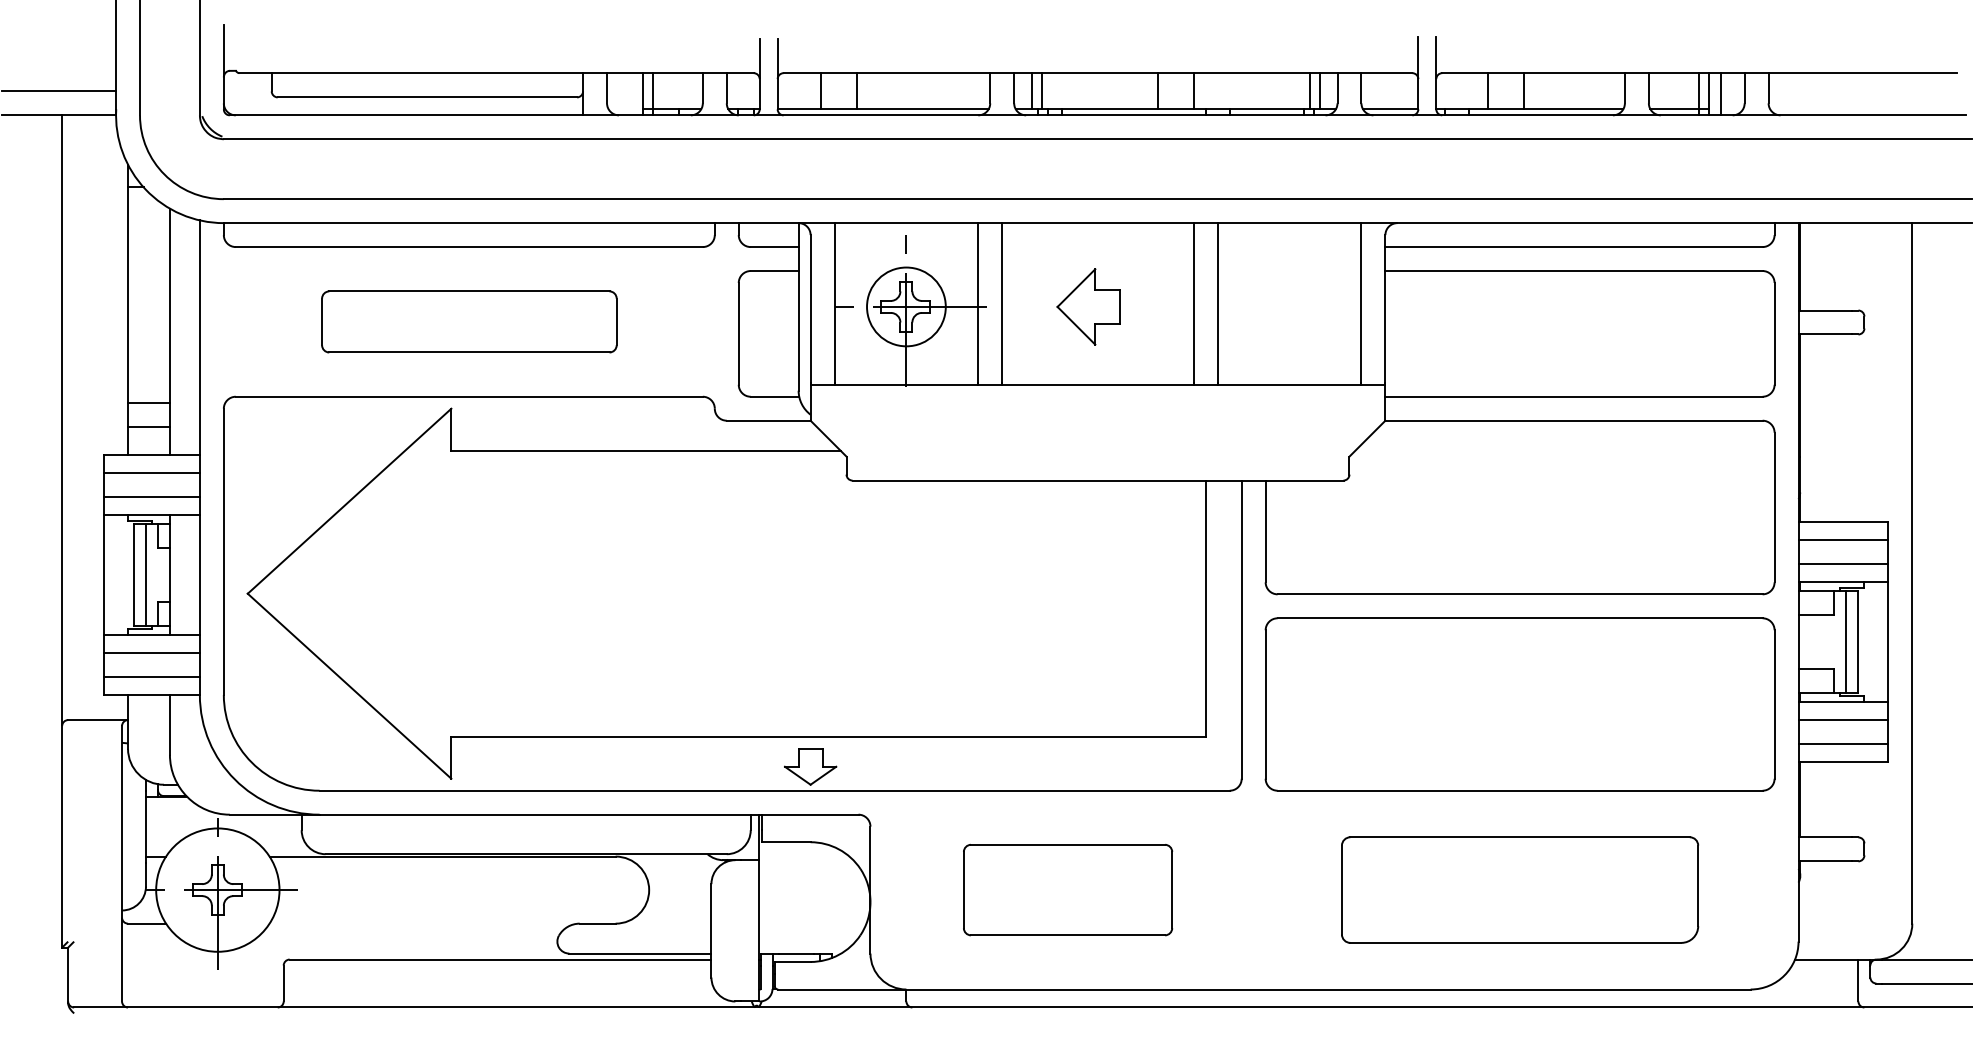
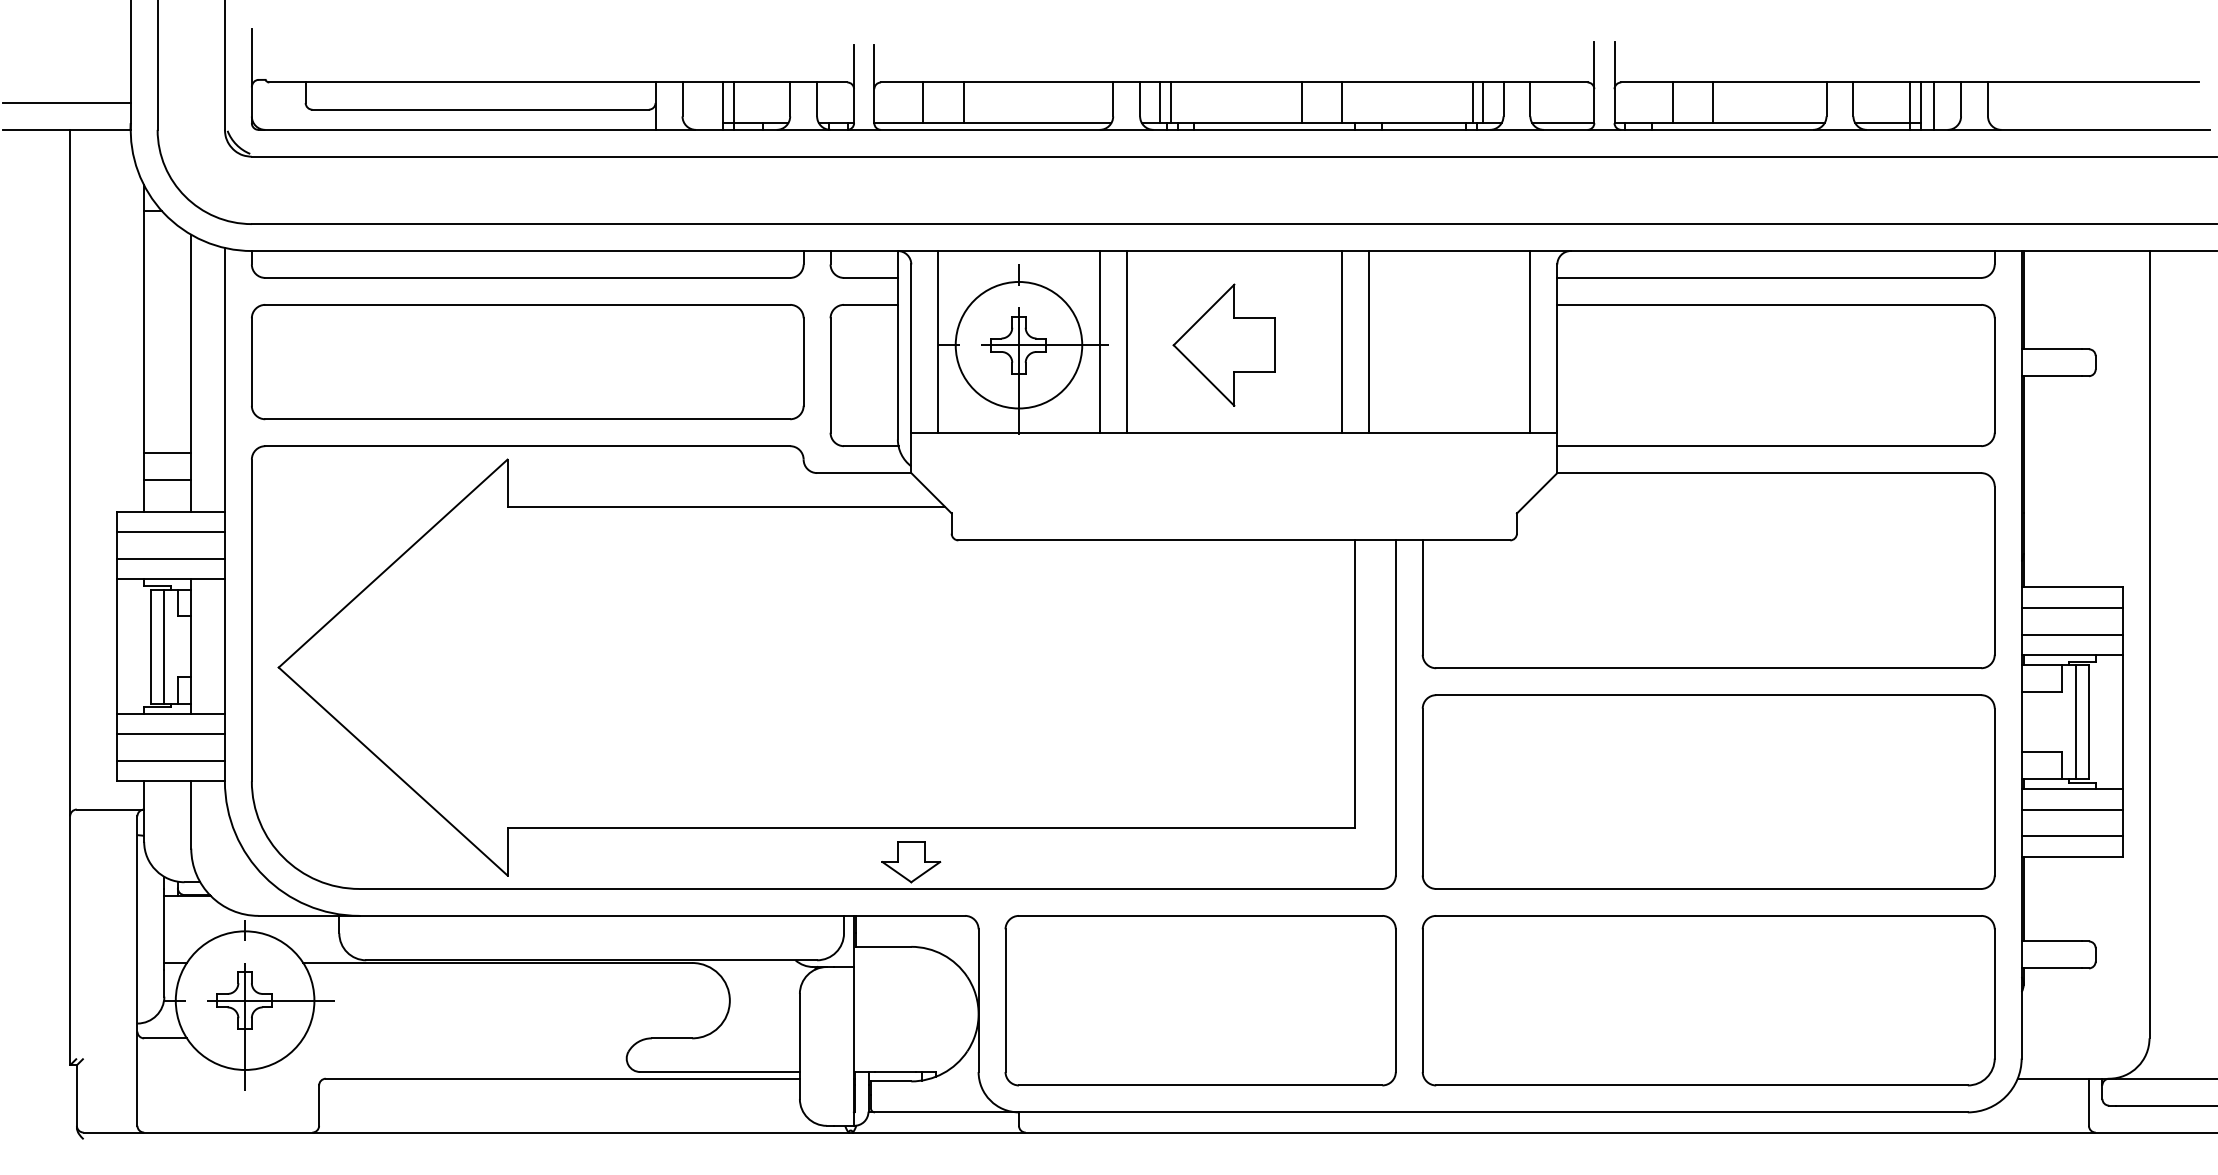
circle: (906, 306) -> (1019, 344), size x1.43
part: (1088, 306) -> (1223, 344), size x1.43
part: (469, 321) -> (527, 361), size x1.67
part: (1067, 889) -> (1200, 999), size x1.67
part: (1519, 889) -> (1708, 999), size x1.43

